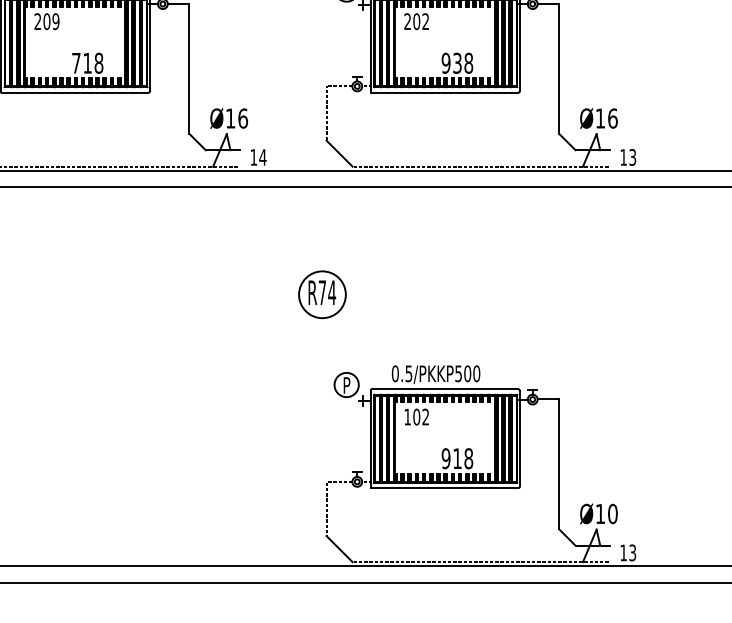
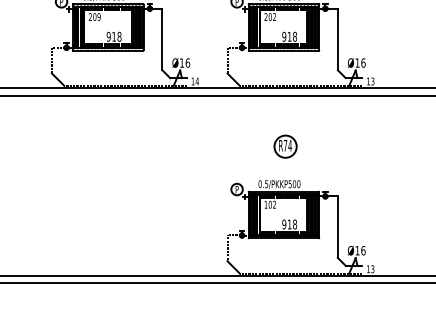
text: (75, 62) -> (108, 36), 718 -> 918
text: (457, 62) -> (289, 36), 938 -> 918
part: (322, 294) -> (285, 146), moved
text: (613, 513) -> (363, 250), Ø10 -> Ø16

